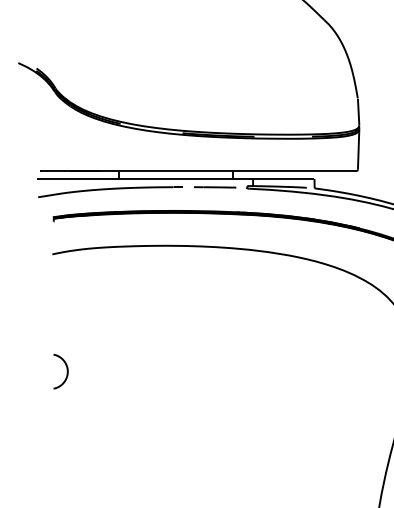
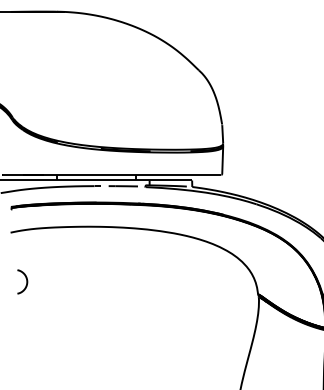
curve: (66, 371) -> (26, 281), moved

